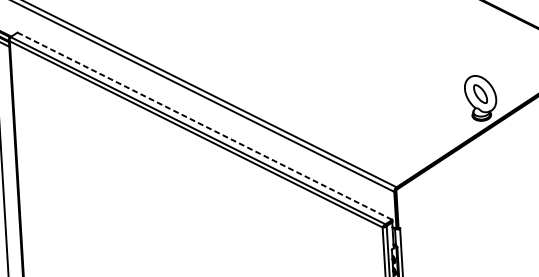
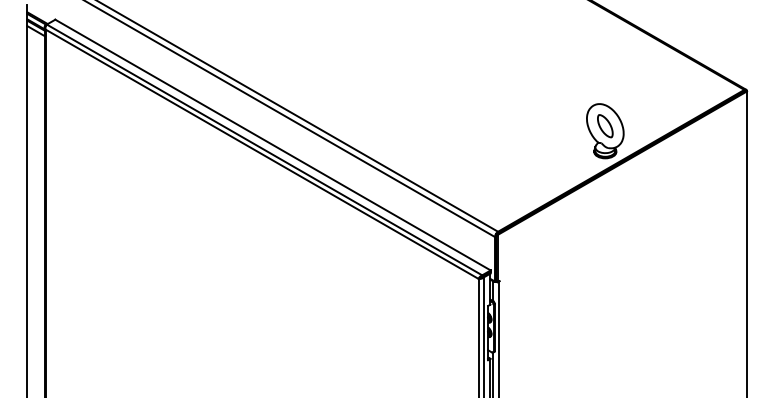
line: (205, 126) -> (273, 145), dashed -> solid

